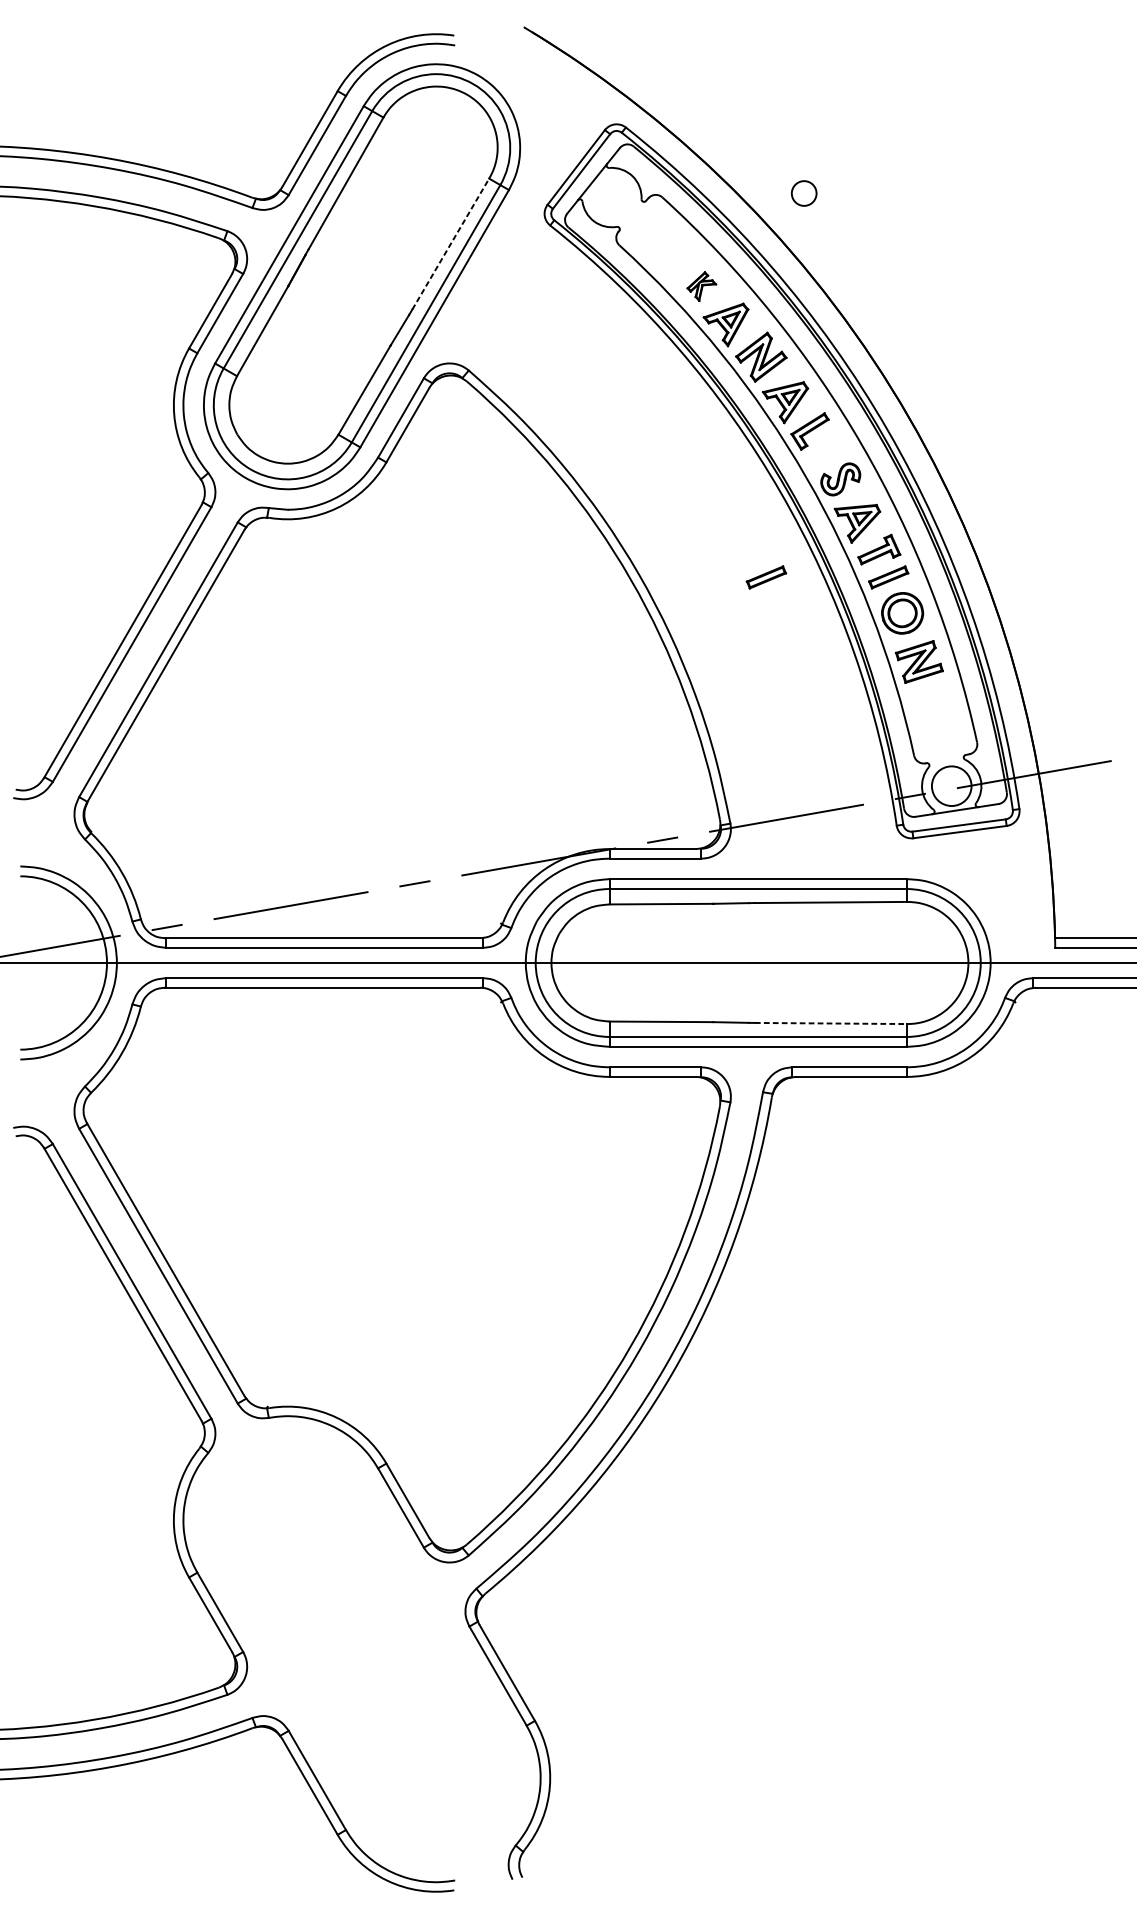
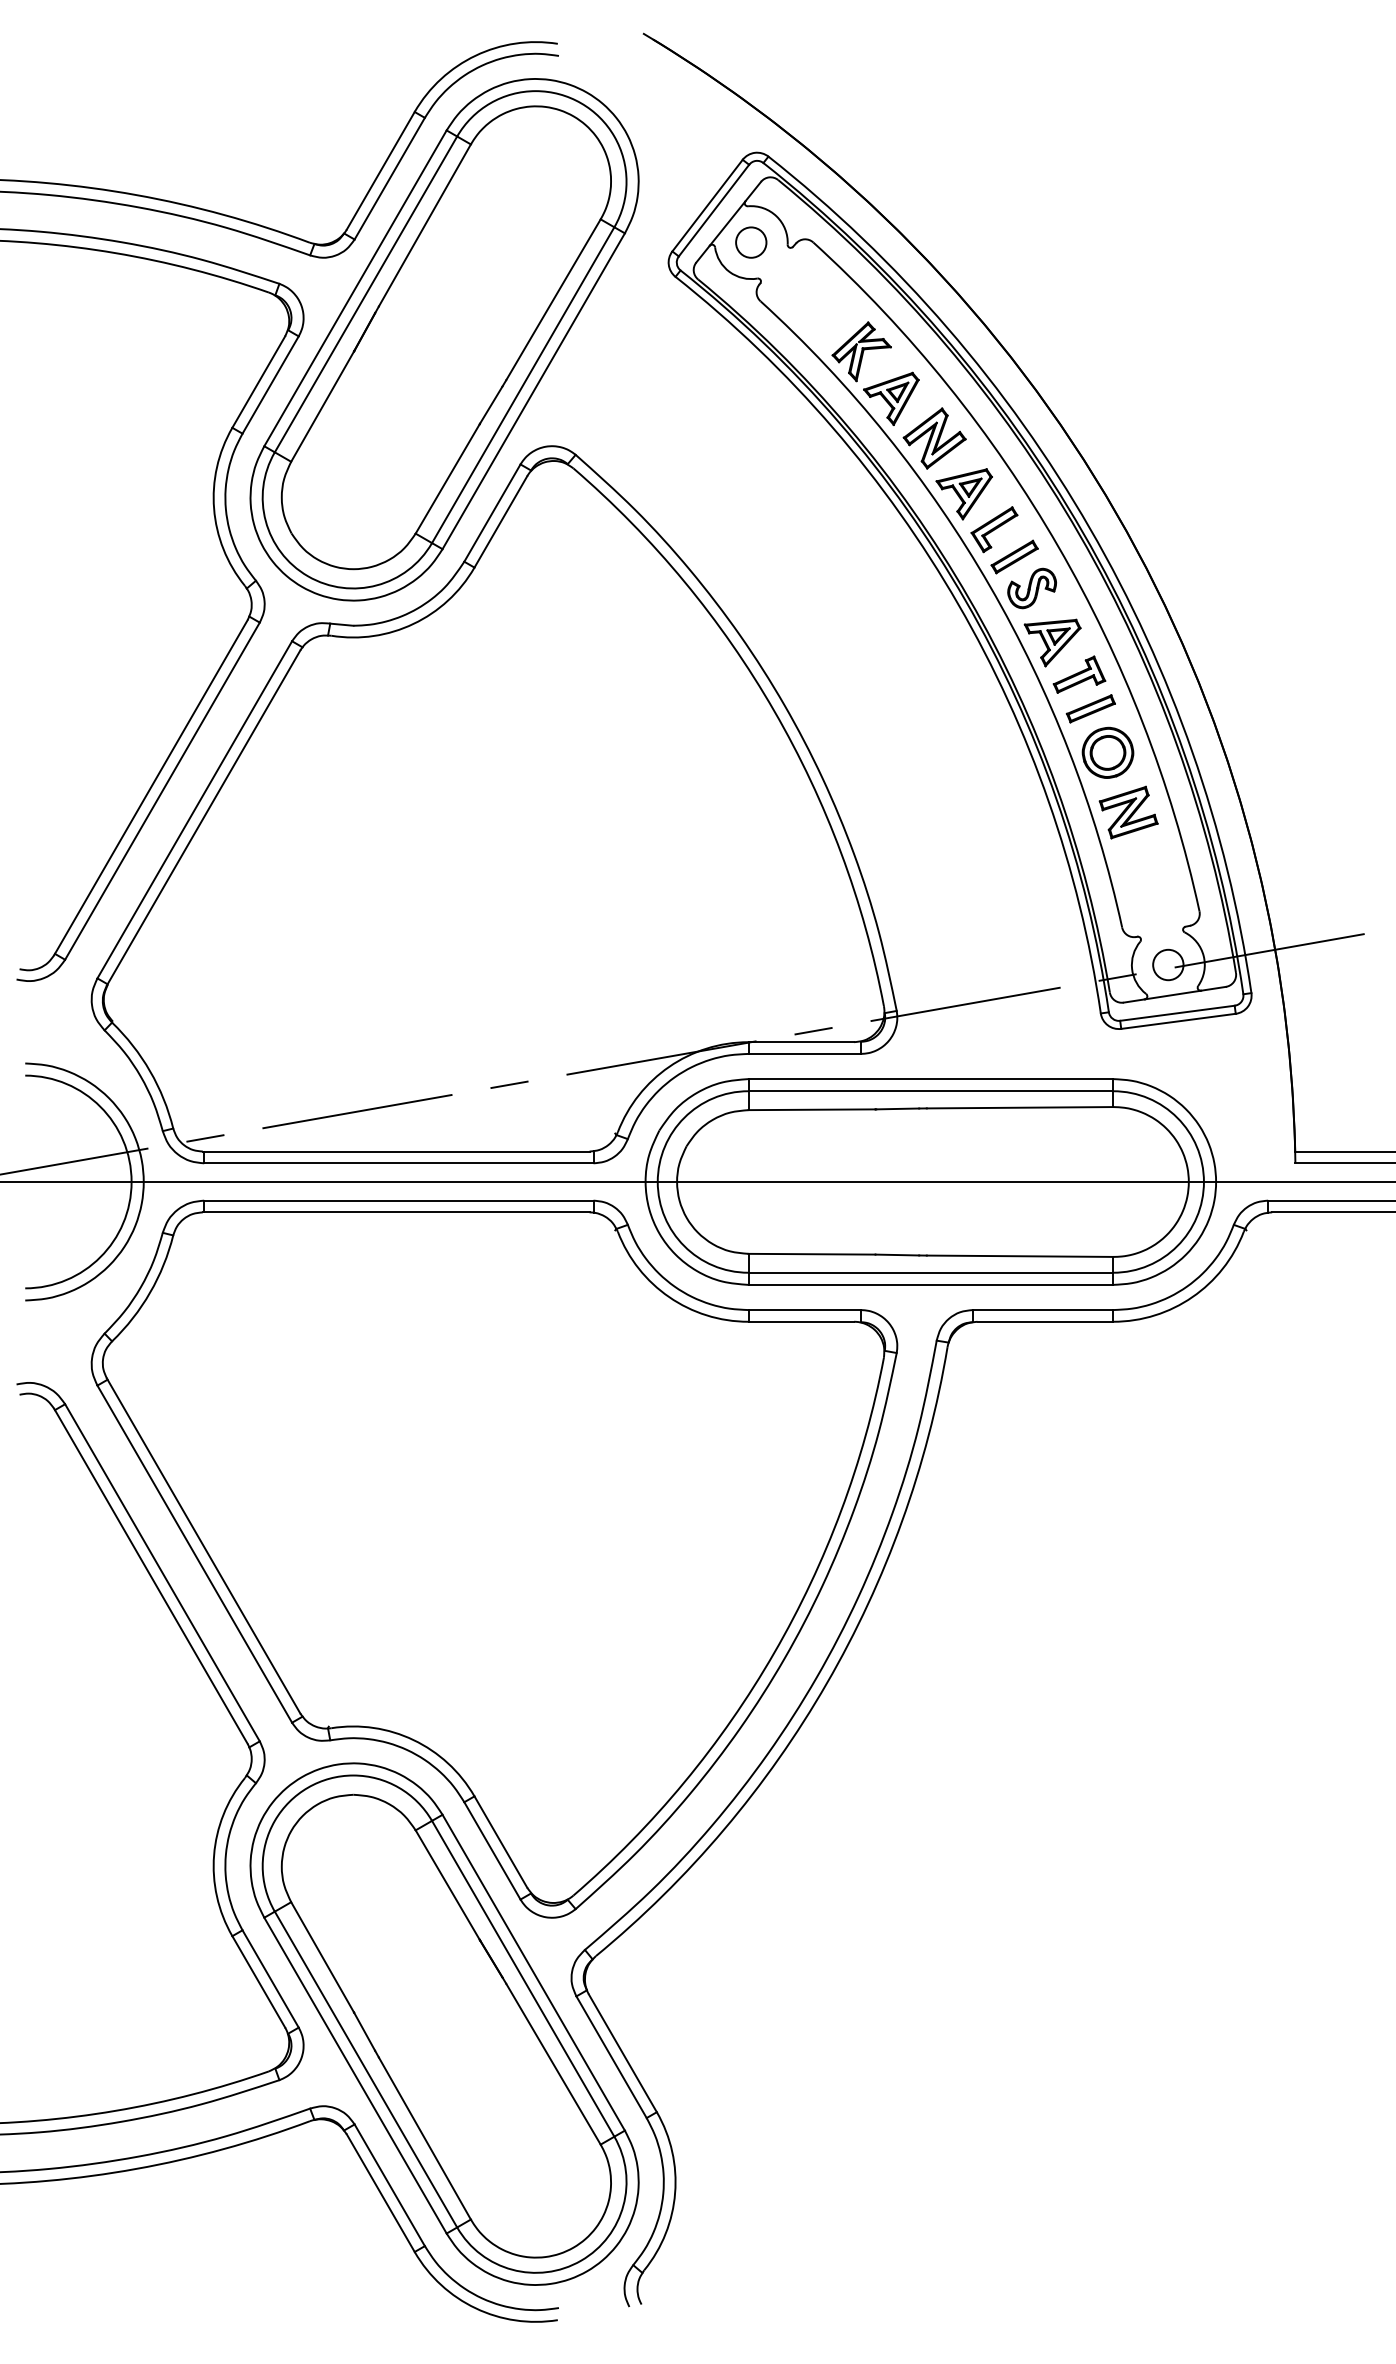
circle: (804, 193) -> (751, 242), moved
line: (450, 243) -> (553, 299), dashed -> solid
part: (701, 286) -> (861, 351), size x1.67
part: (826, 453) -> (1014, 556), added
part: (766, 577) -> (940, 708), removed
circle: (951, 785) -> (1168, 964), size x0.62
line: (831, 1023) -> (1020, 1256), dashed -> solid
part: (361, 1648) -> (444, 2023), added

